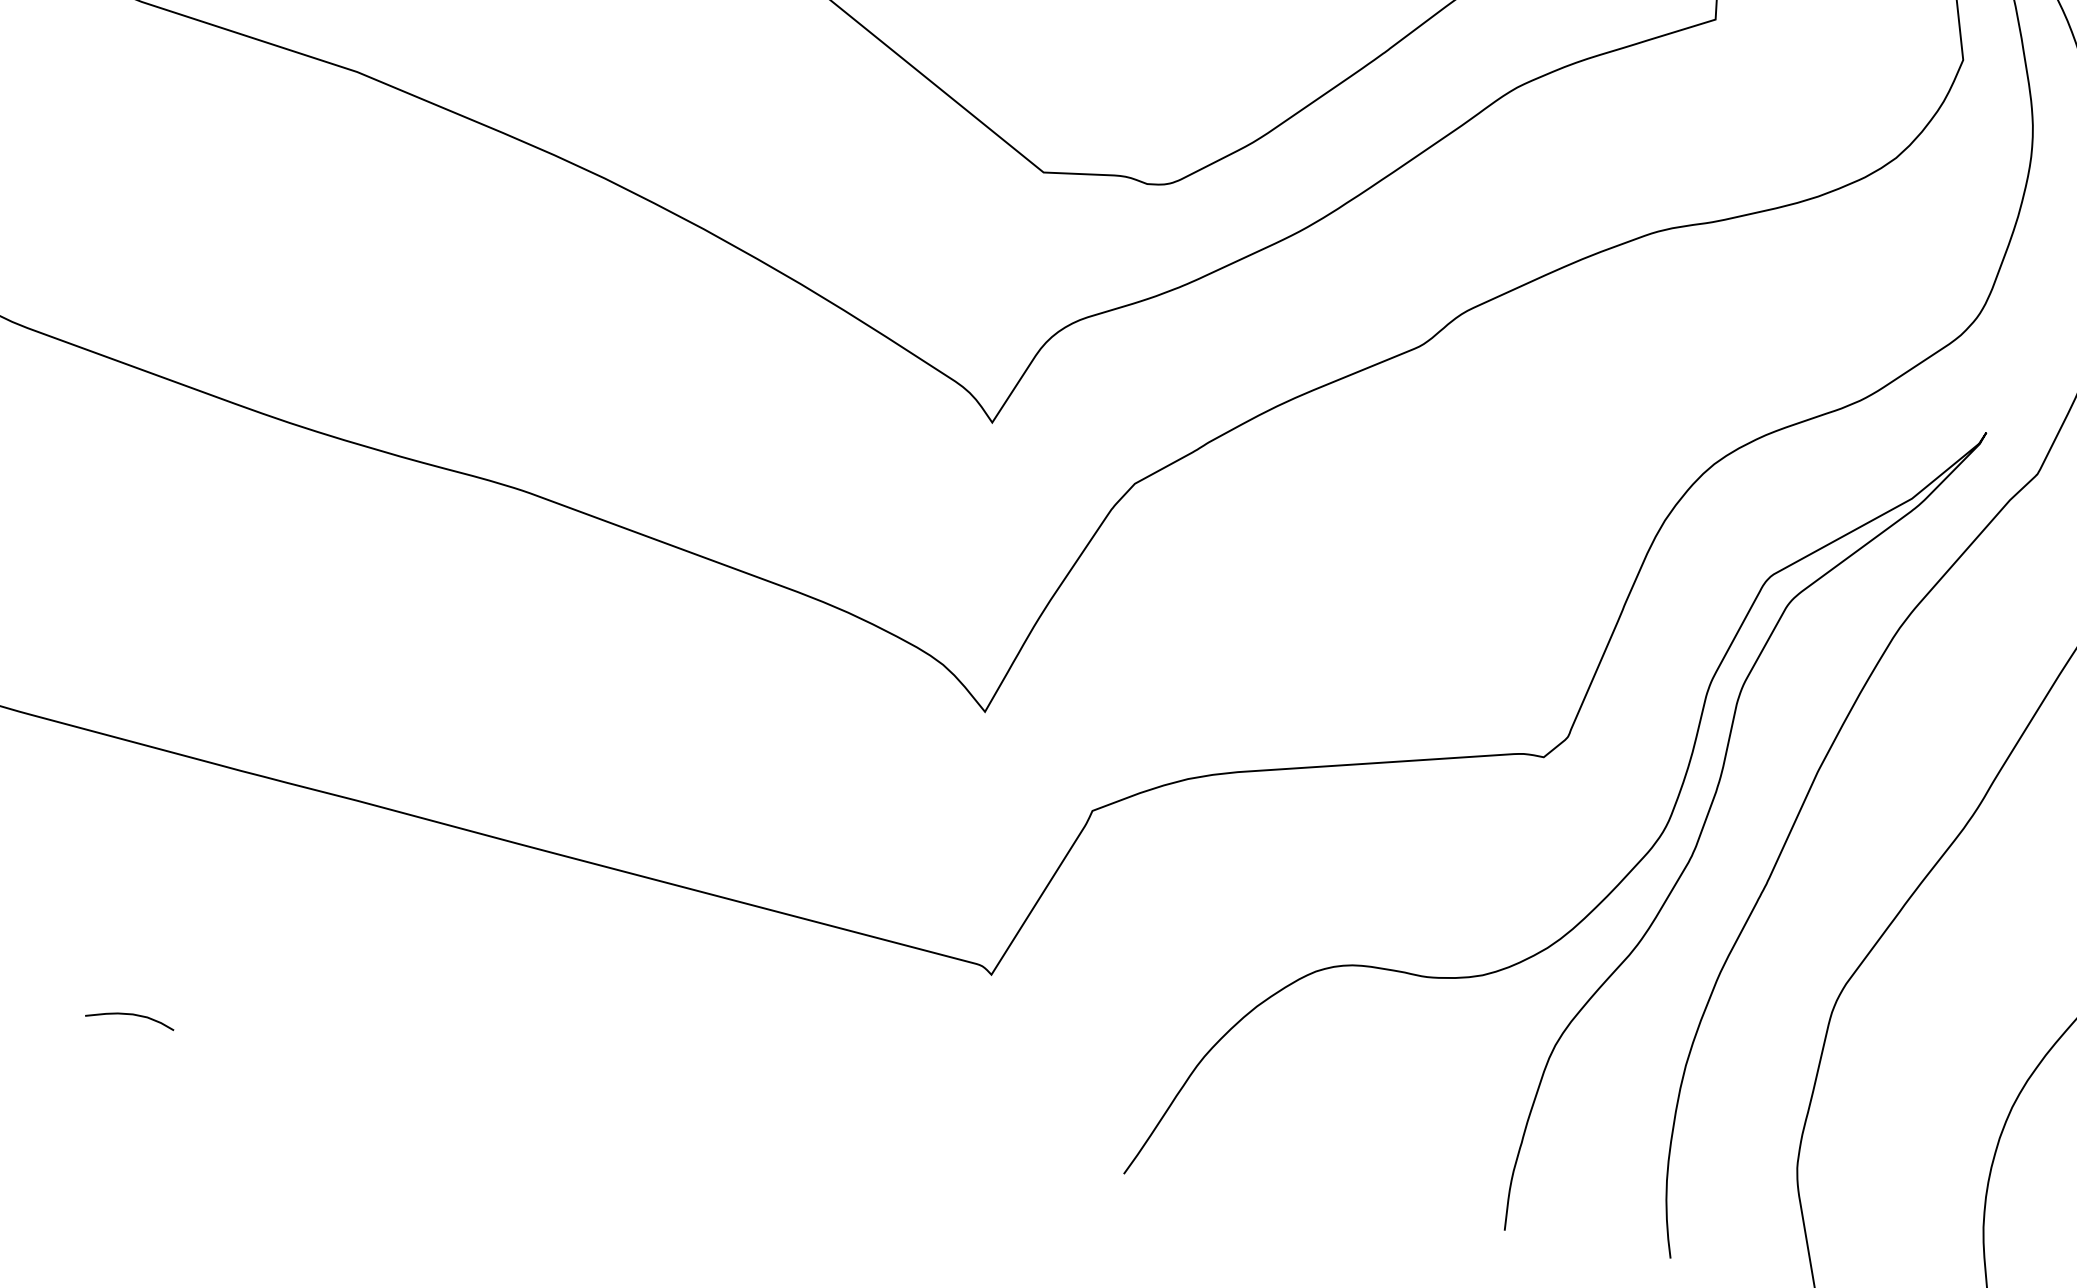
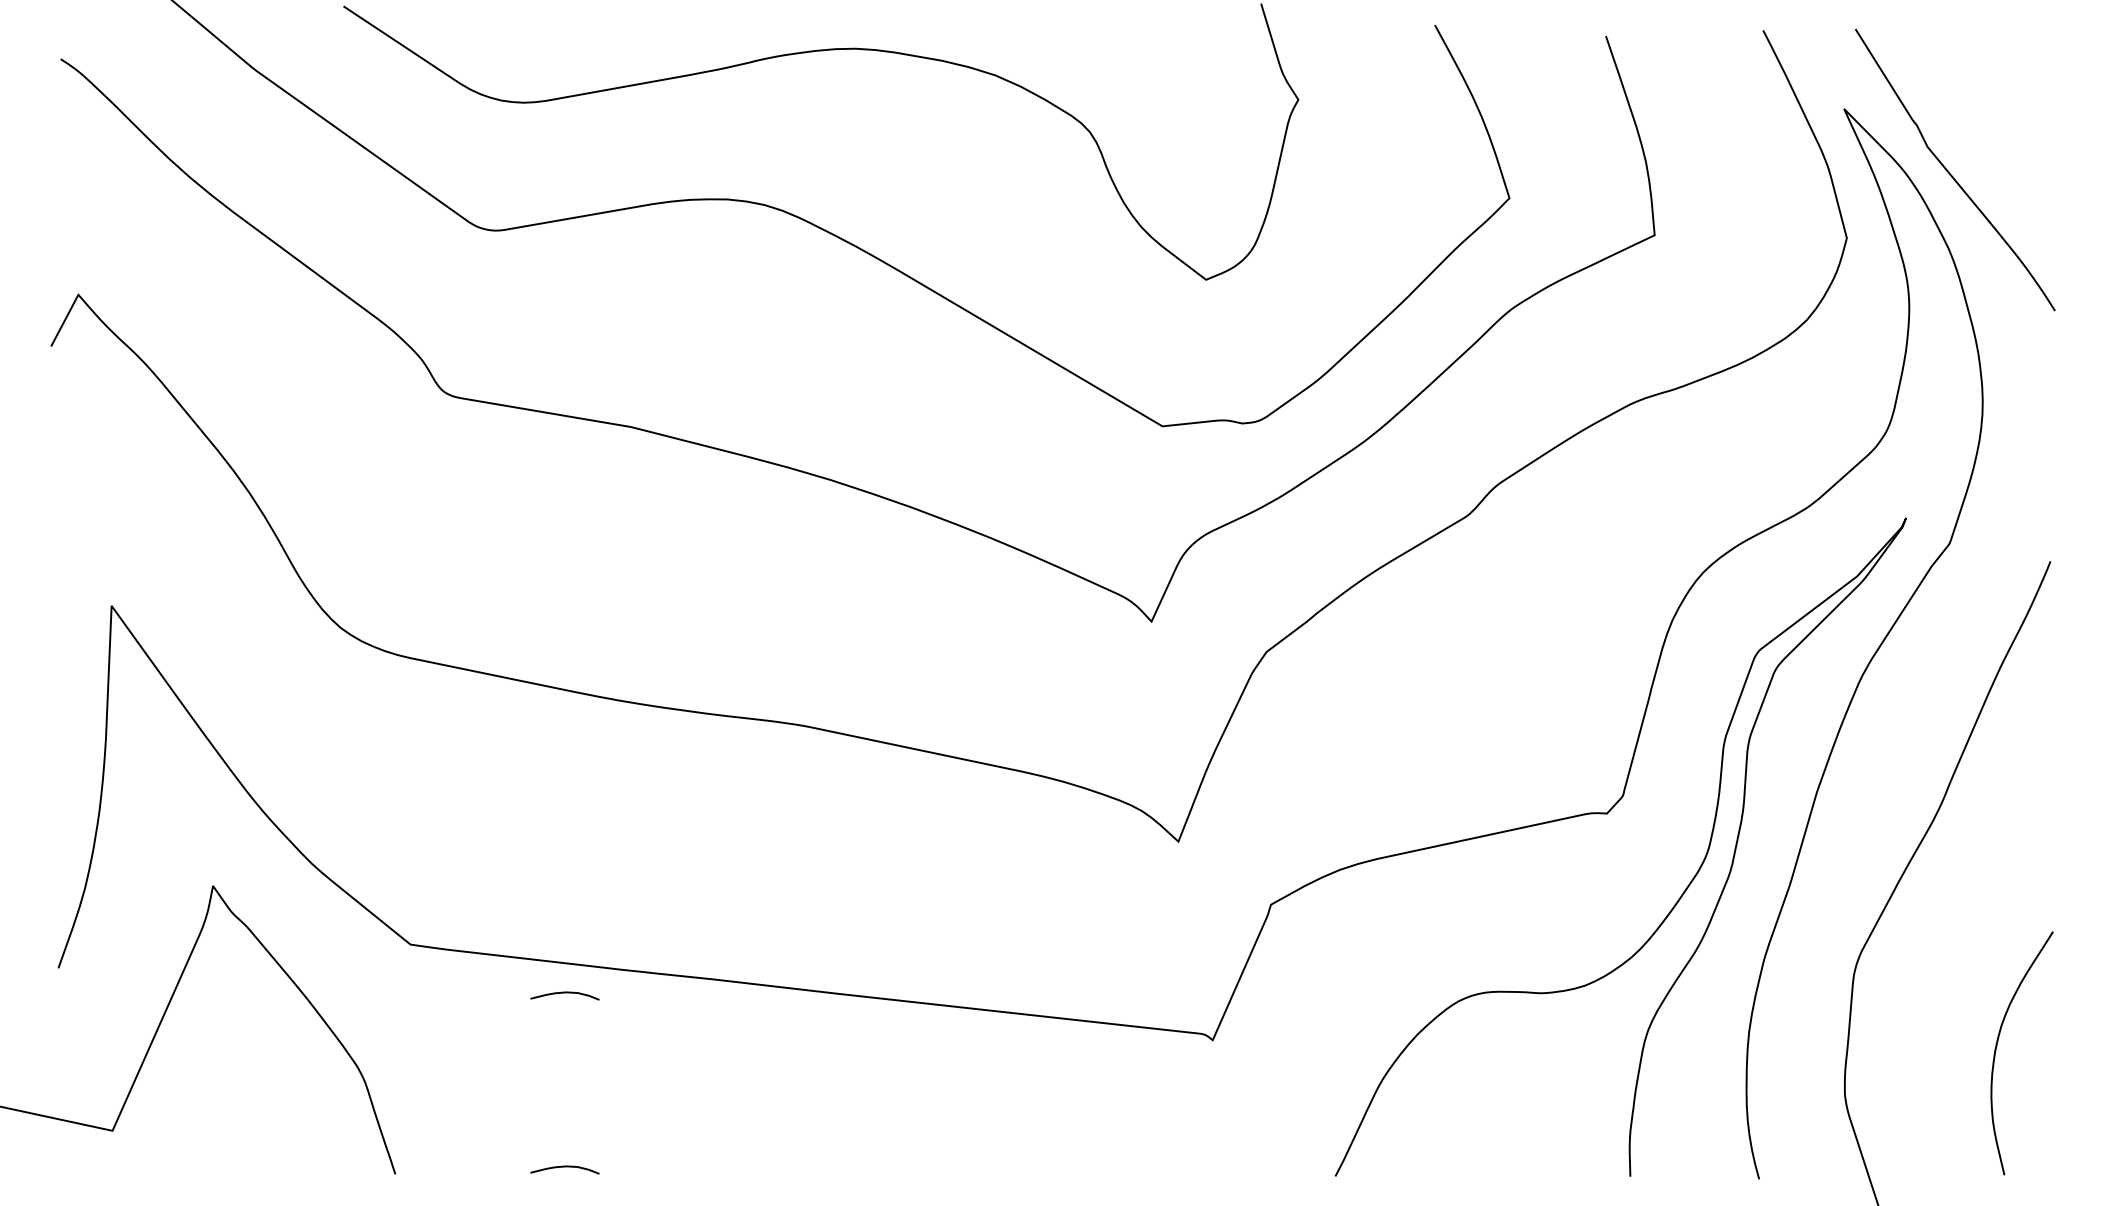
curve: (163, 790) -> (564, 993), added

